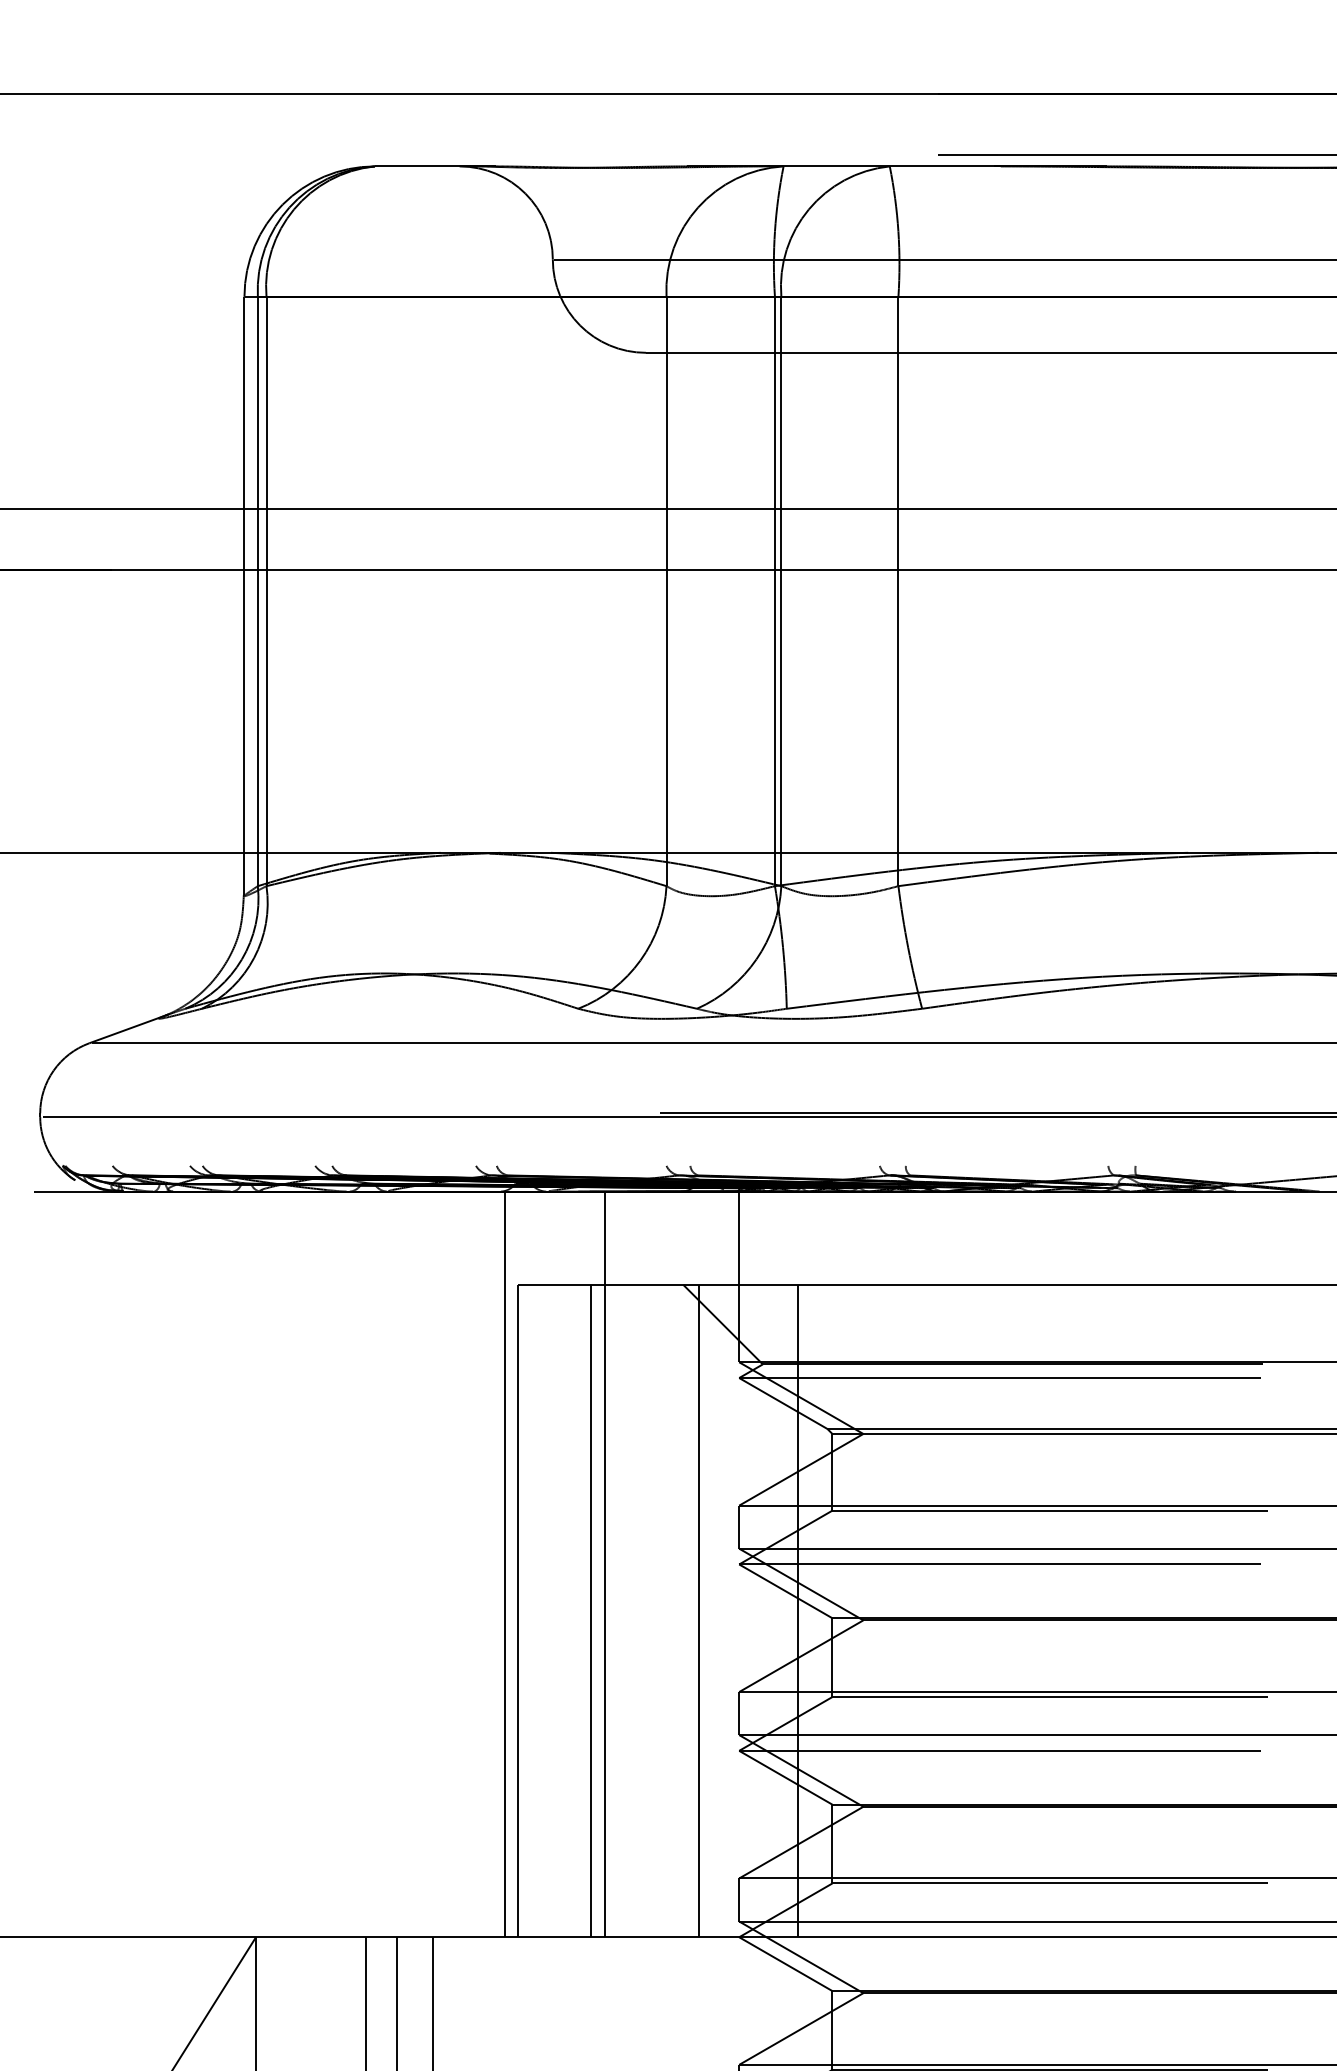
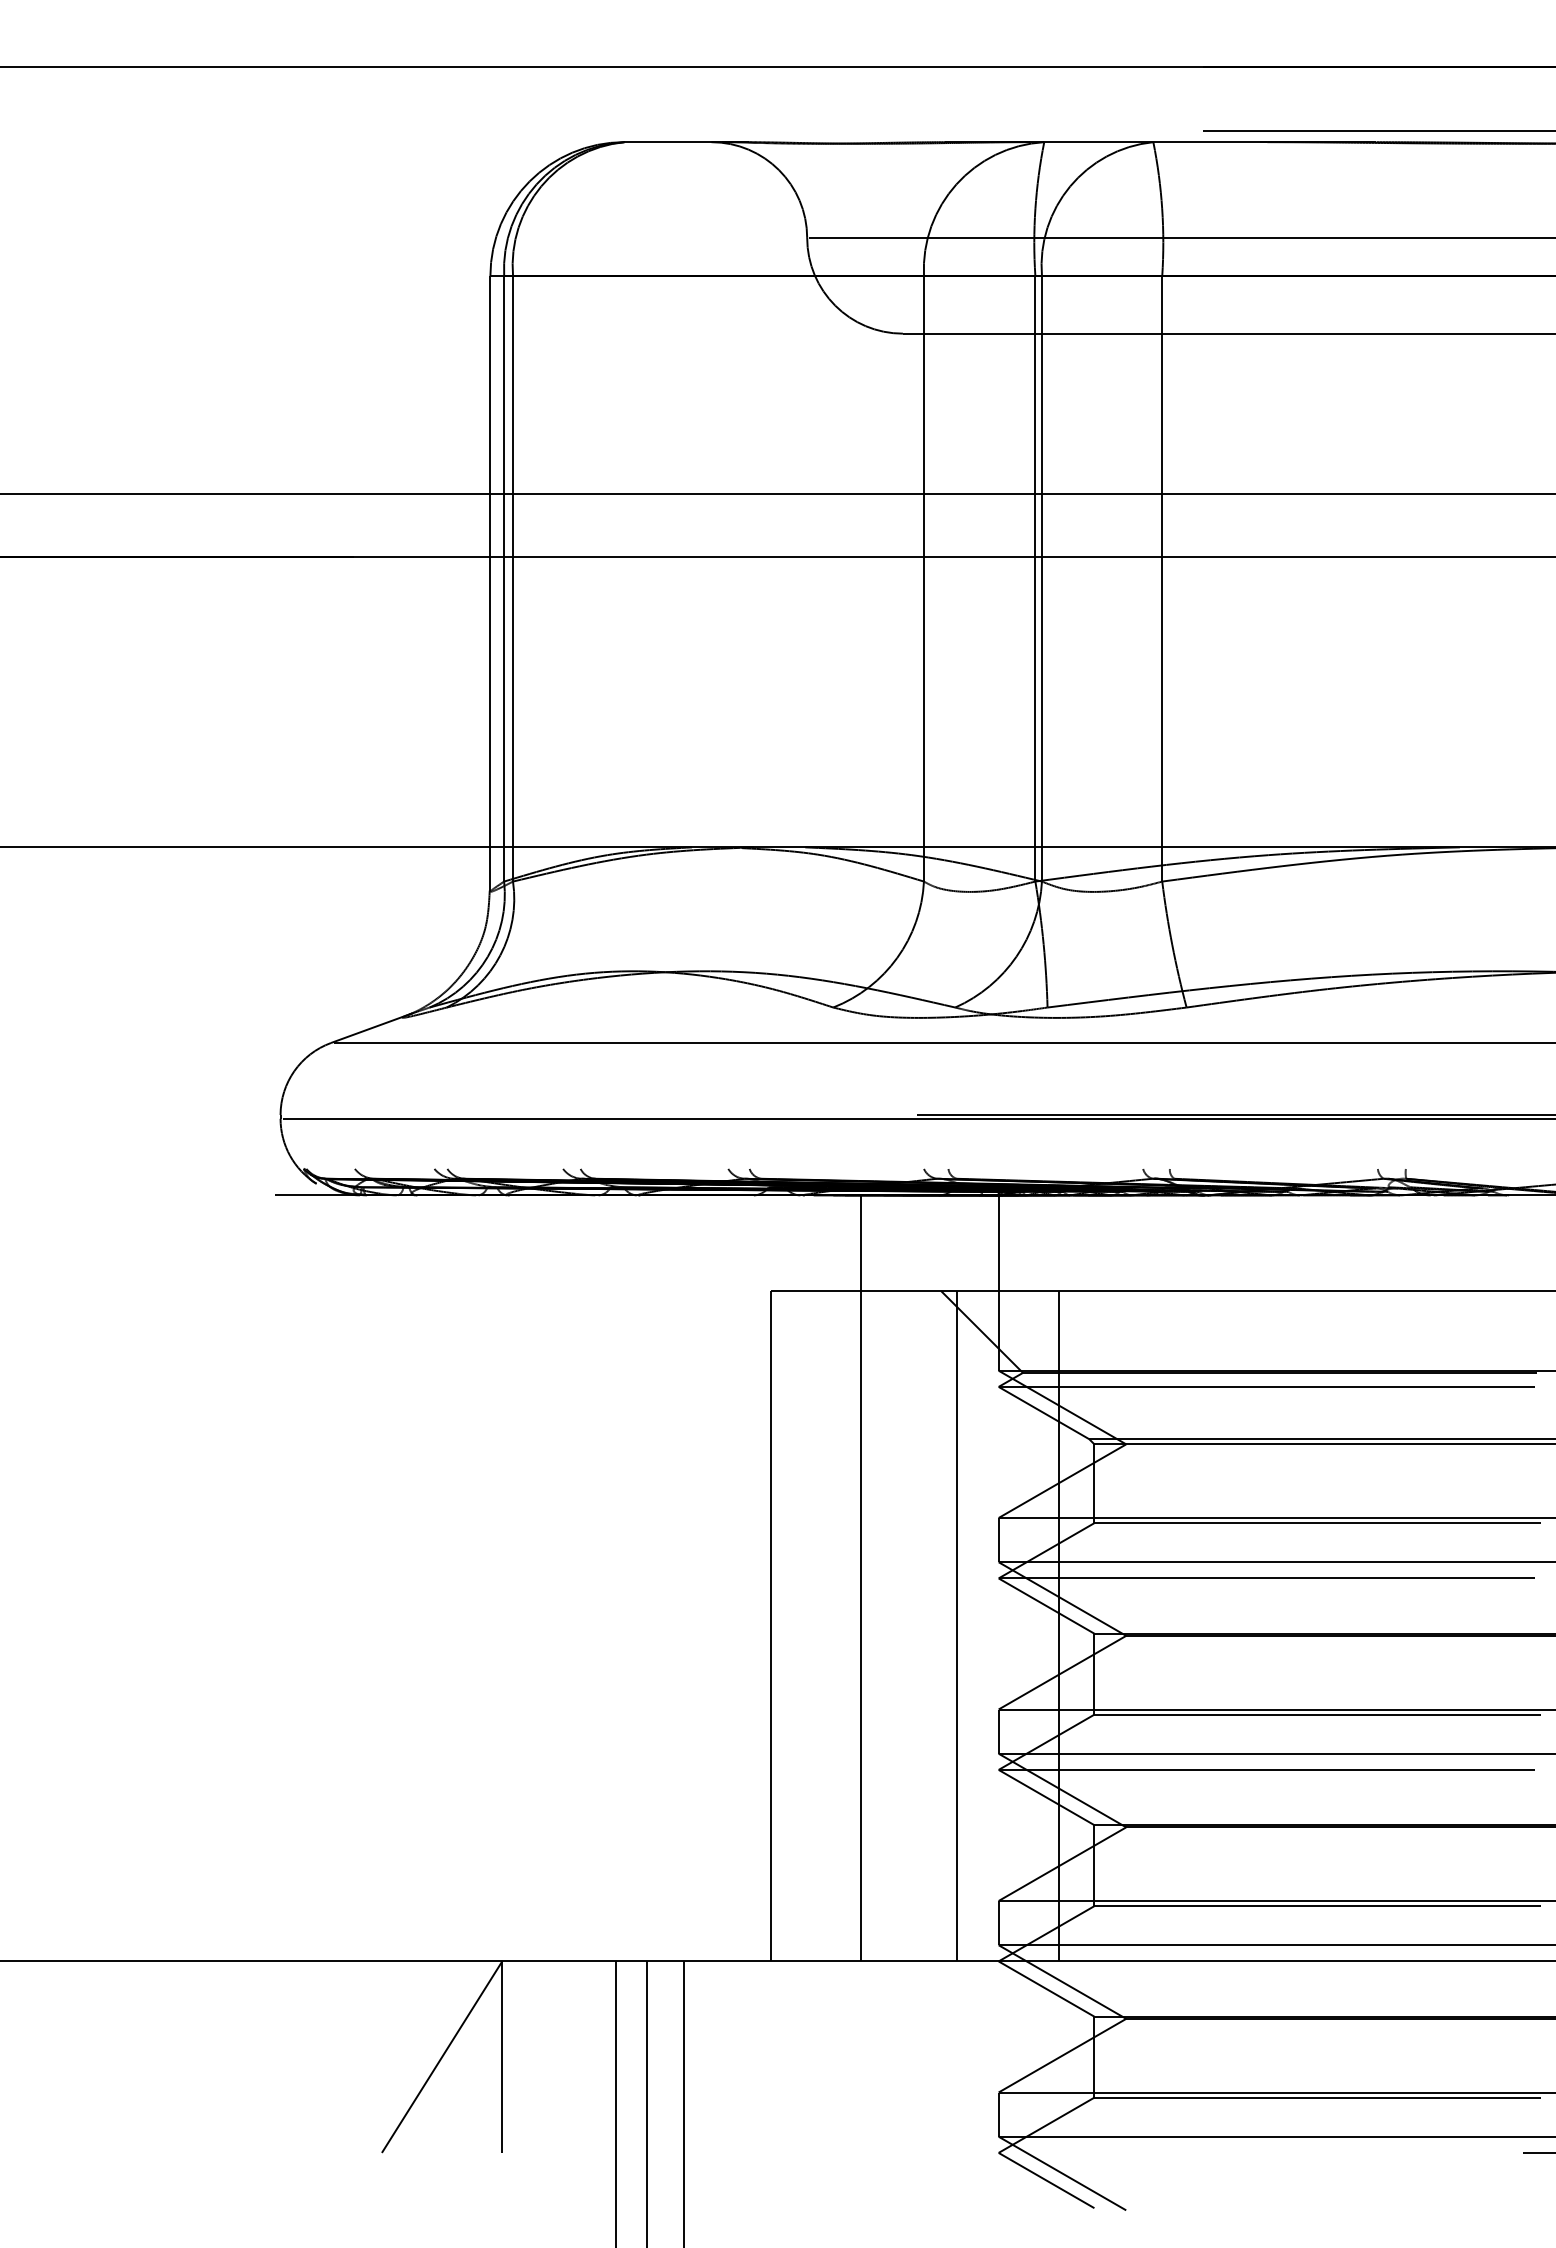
line: (505, 1564) -> (758, 1578), removed
line: (591, 1611) -> (846, 1626), removed

